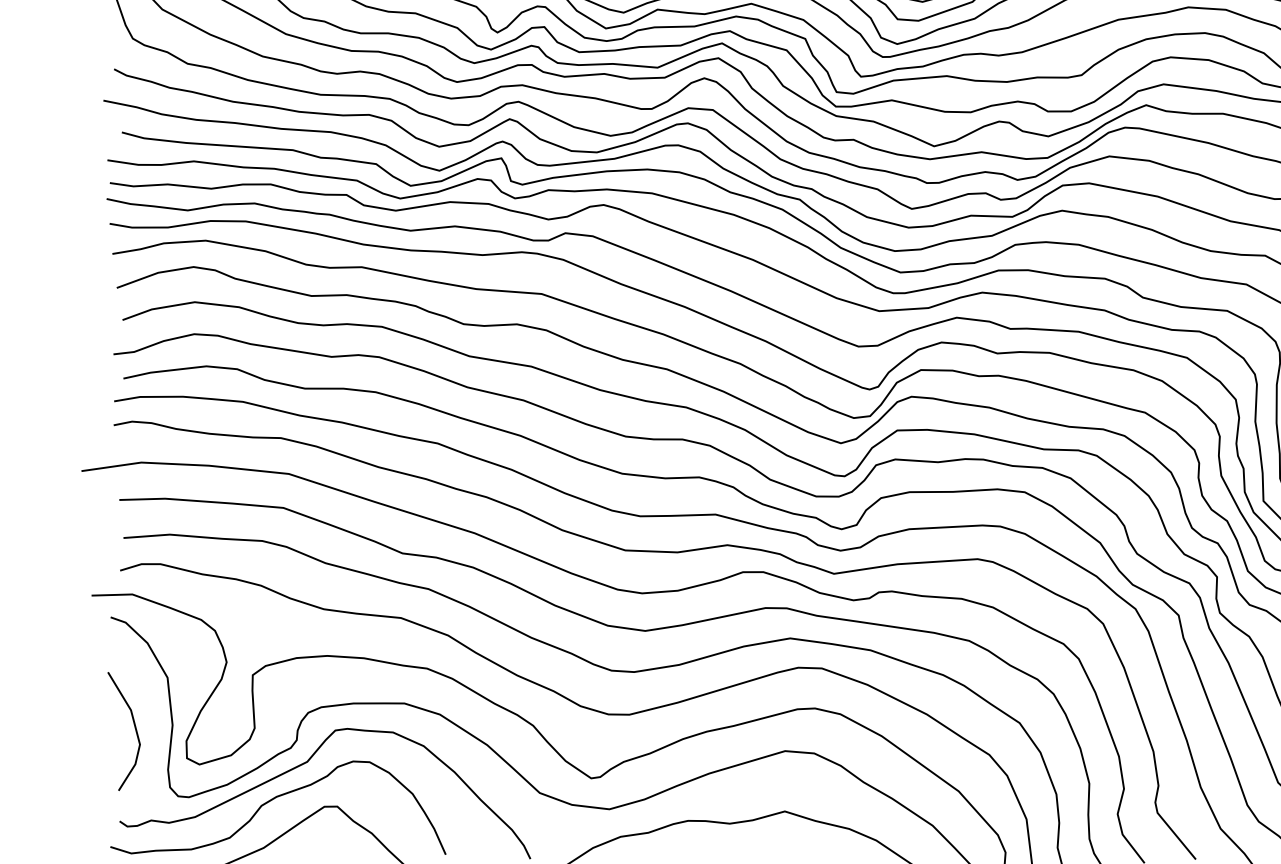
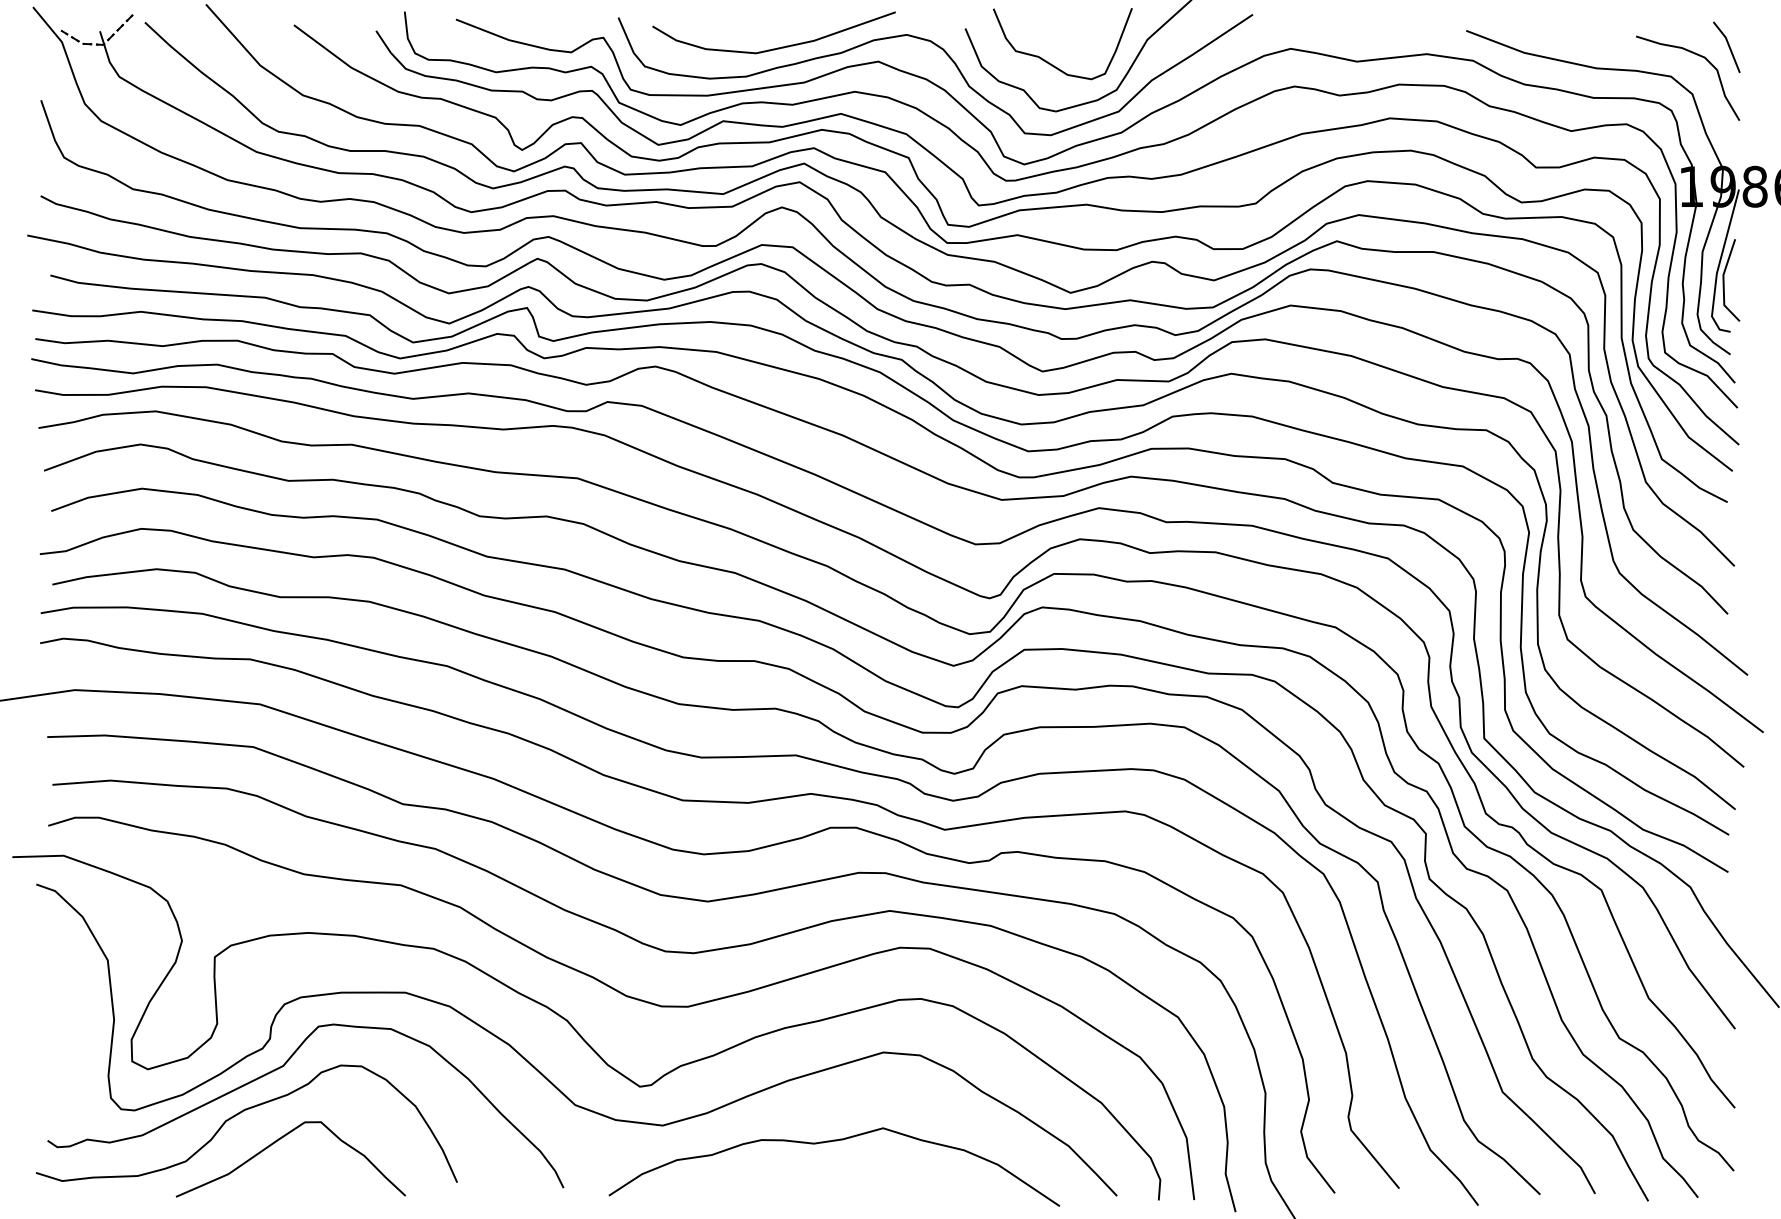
line: (134, 728) -> (66, 1023), removed

